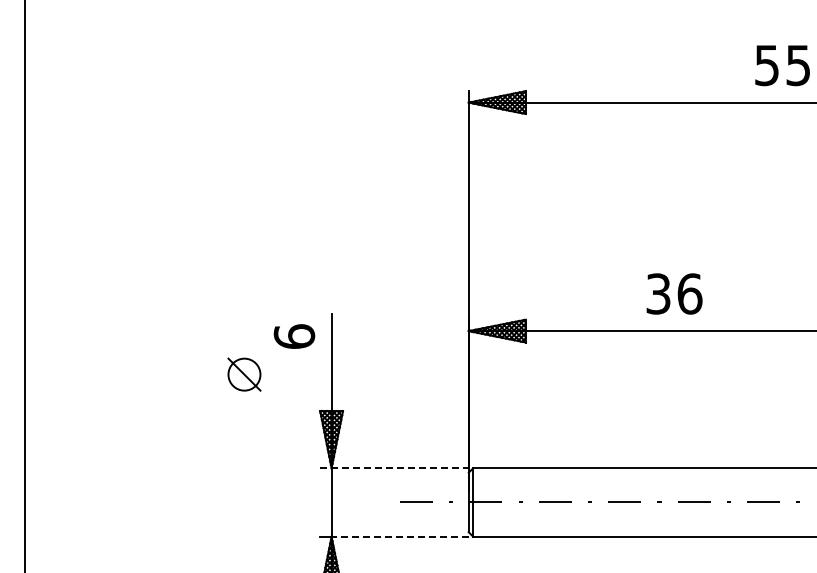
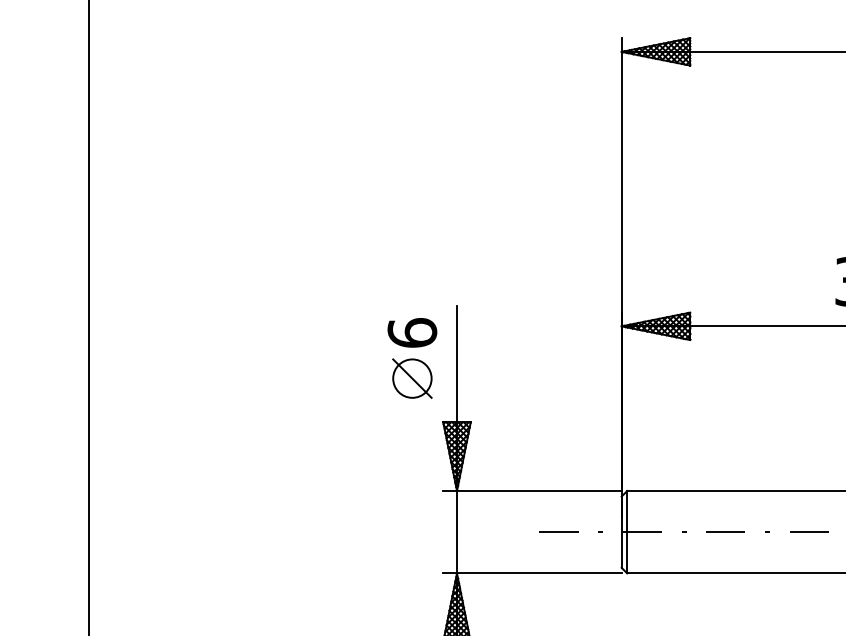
part: (244, 374) -> (412, 378), moved
line: (394, 468) -> (532, 491), dashed -> solid
line: (400, 536) -> (539, 573), dashed -> solid

